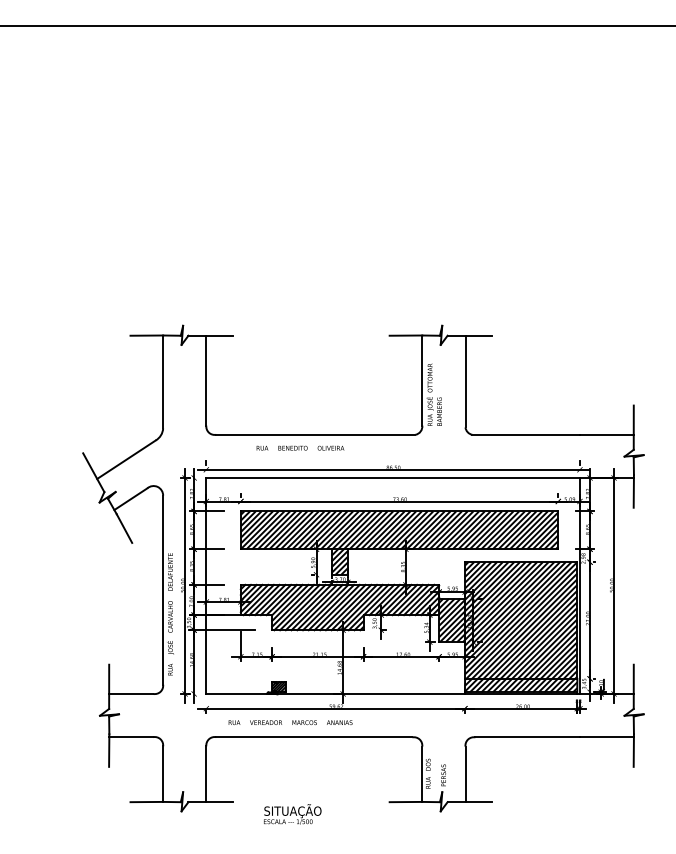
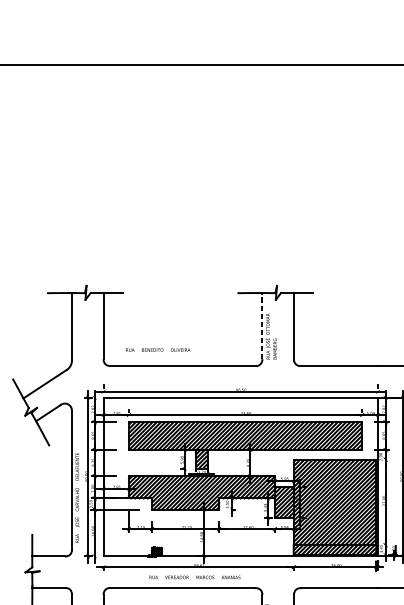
line: (422, 380) -> (262, 326), solid -> dashed
text: (300, 447) -> (158, 349), moved
text: (290, 722) -> (194, 577), moved

